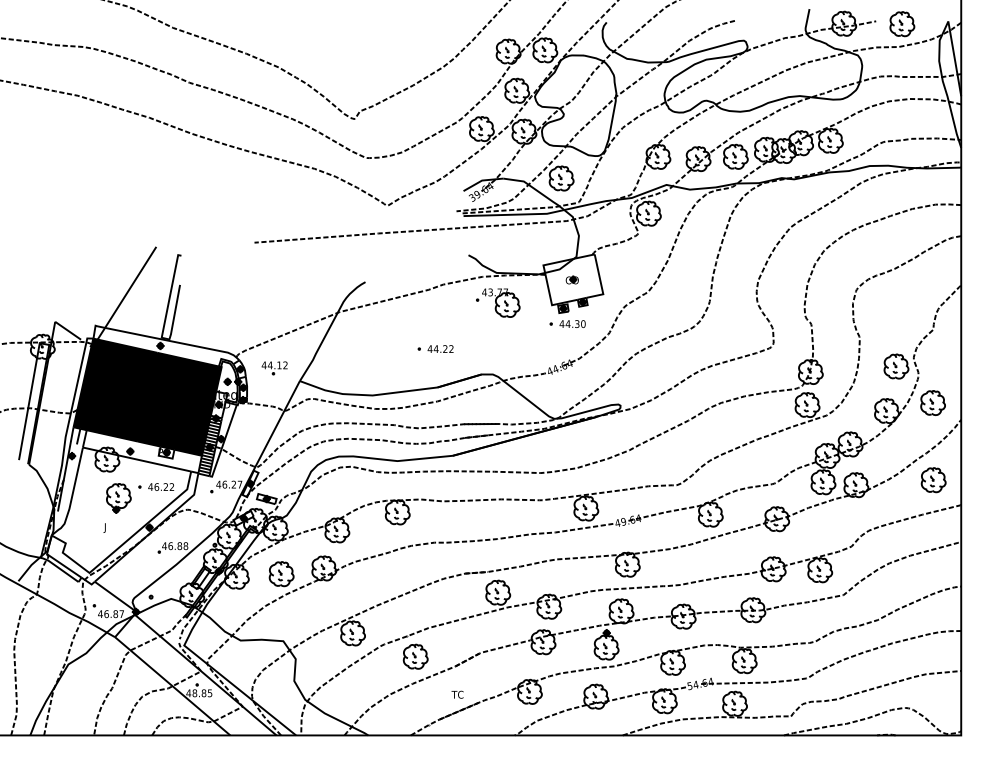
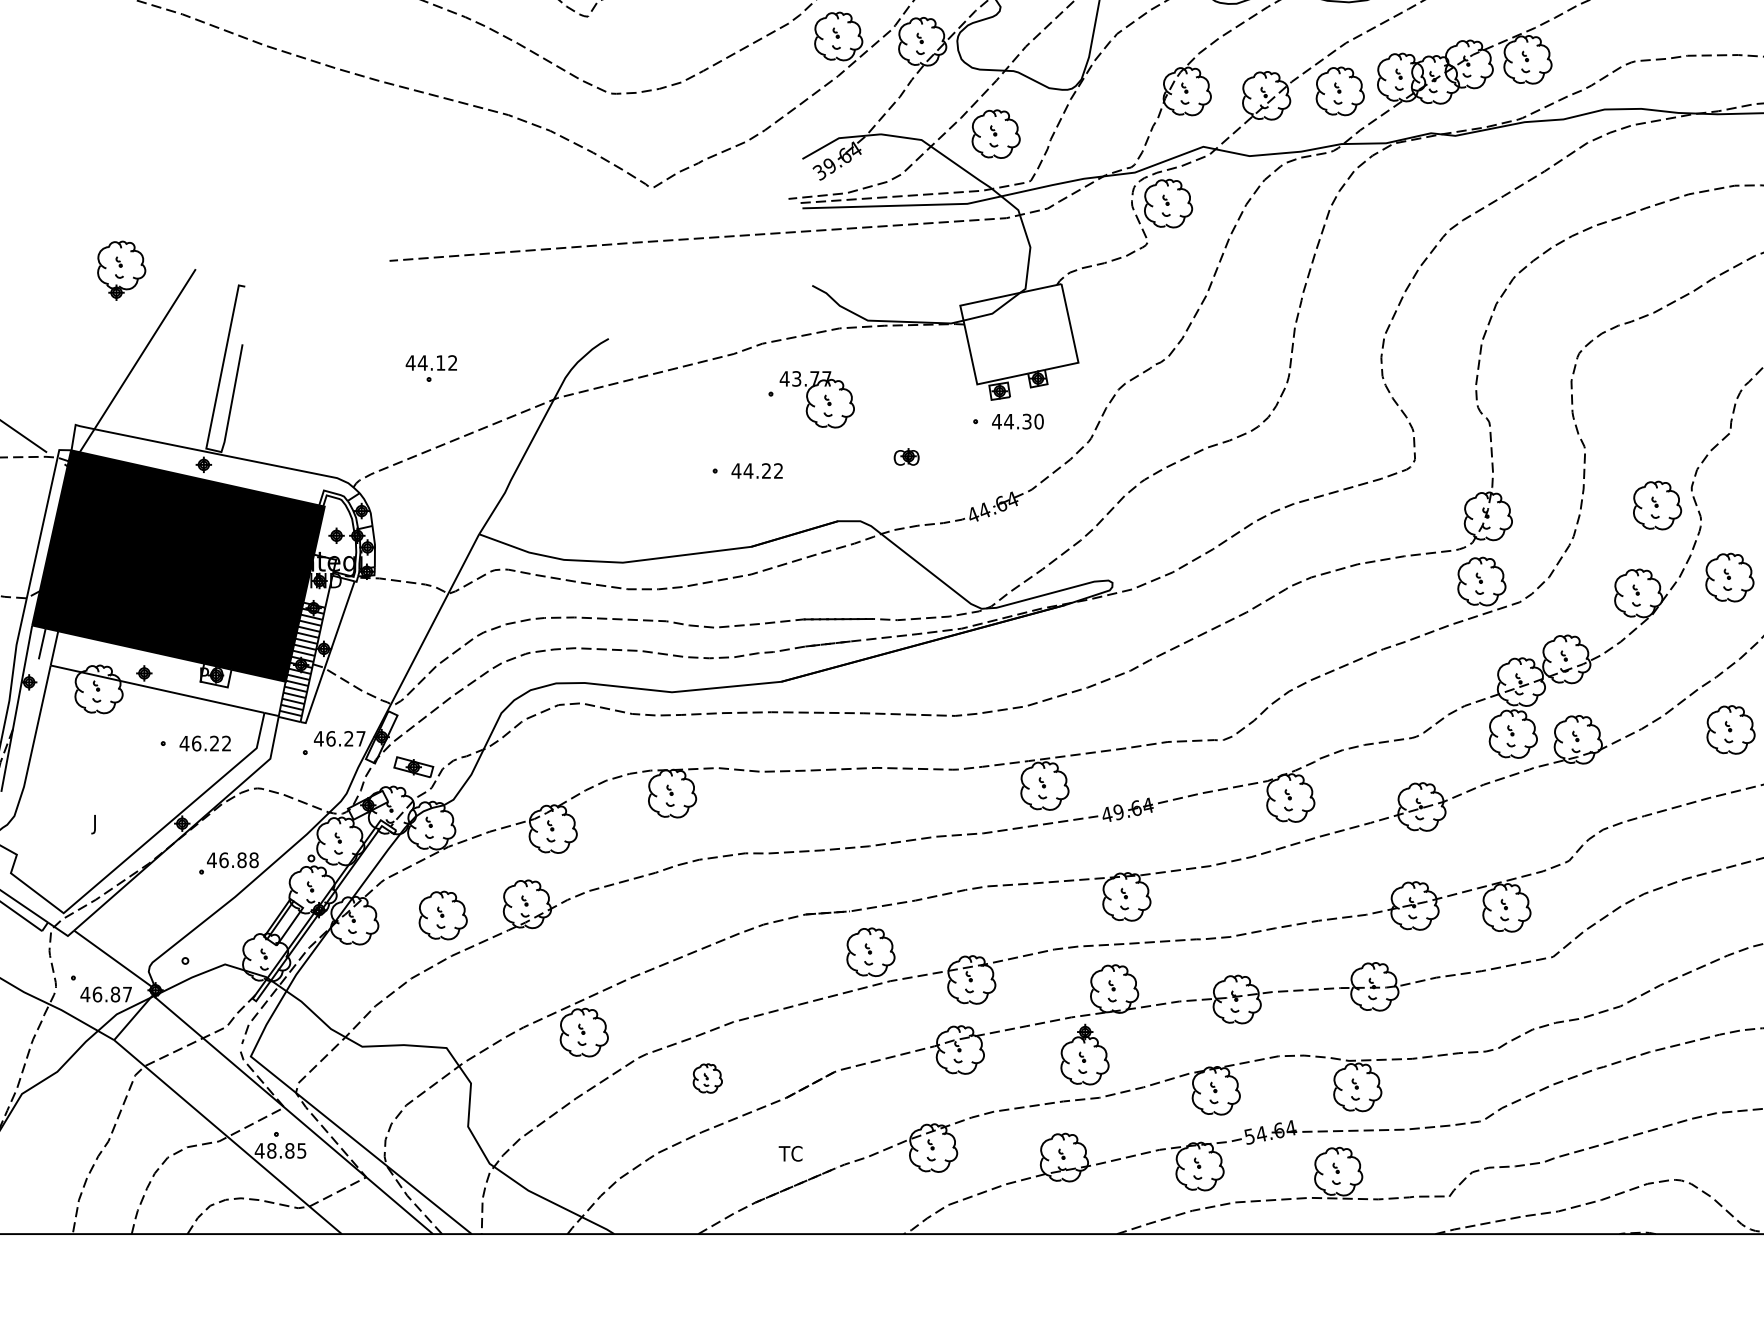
part: (571, 279) -> (905, 456), moved
part: (498, 302) -> (812, 398), moved
part: (274, 368) -> (431, 369), moved
part: (118, 498) -> (120, 270), moved
part: (415, 656) -> (707, 1078), size x0.6

